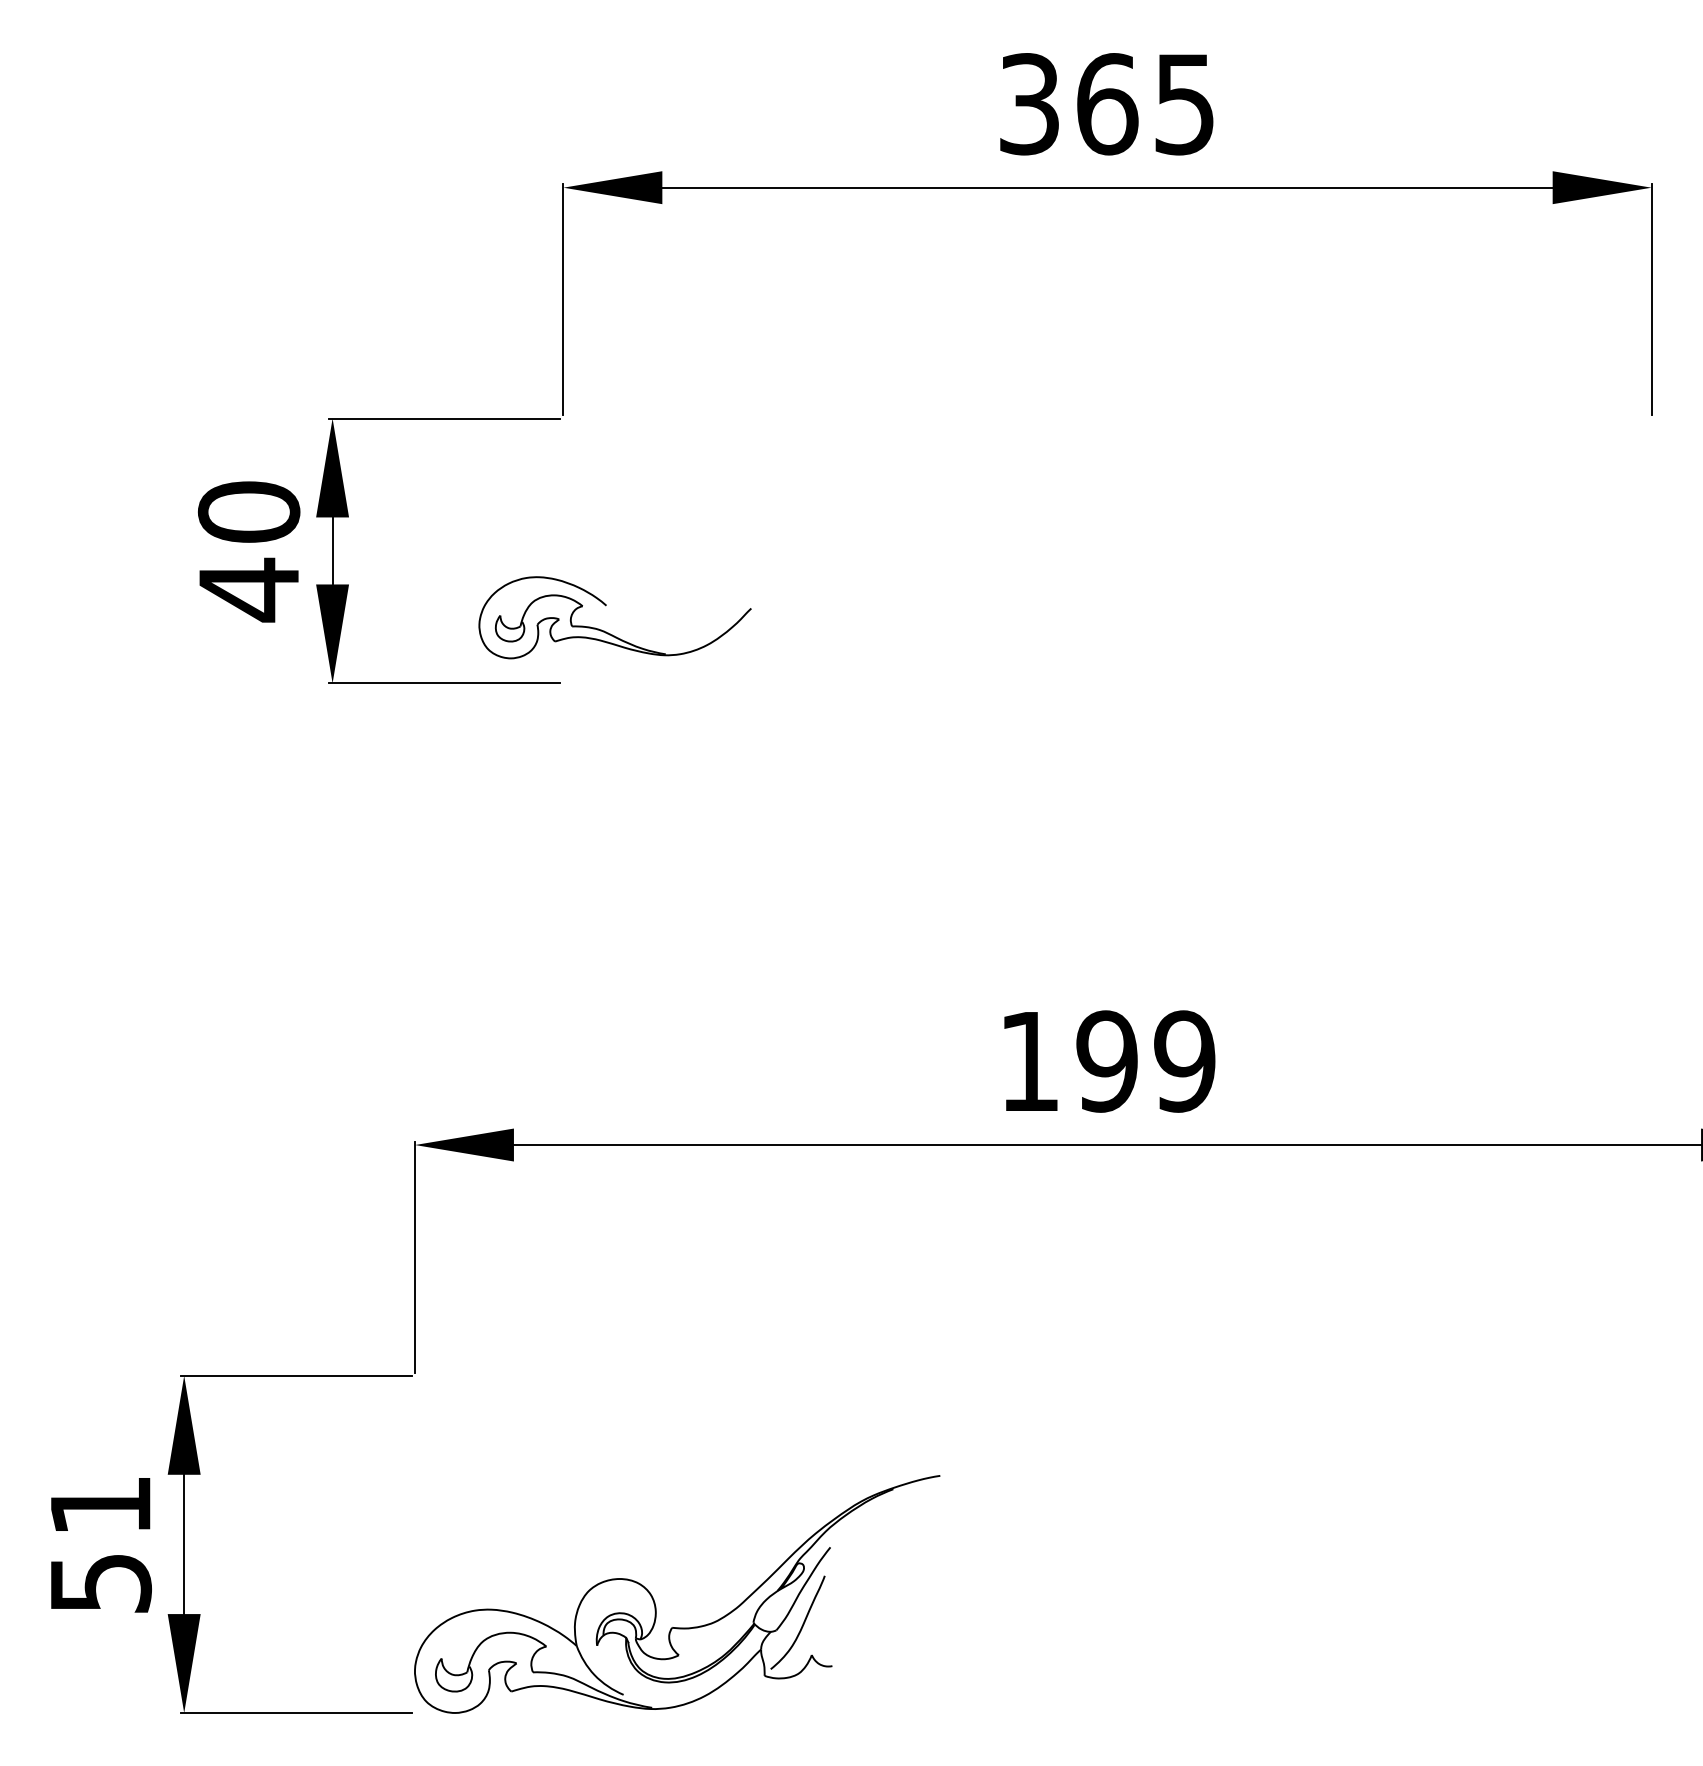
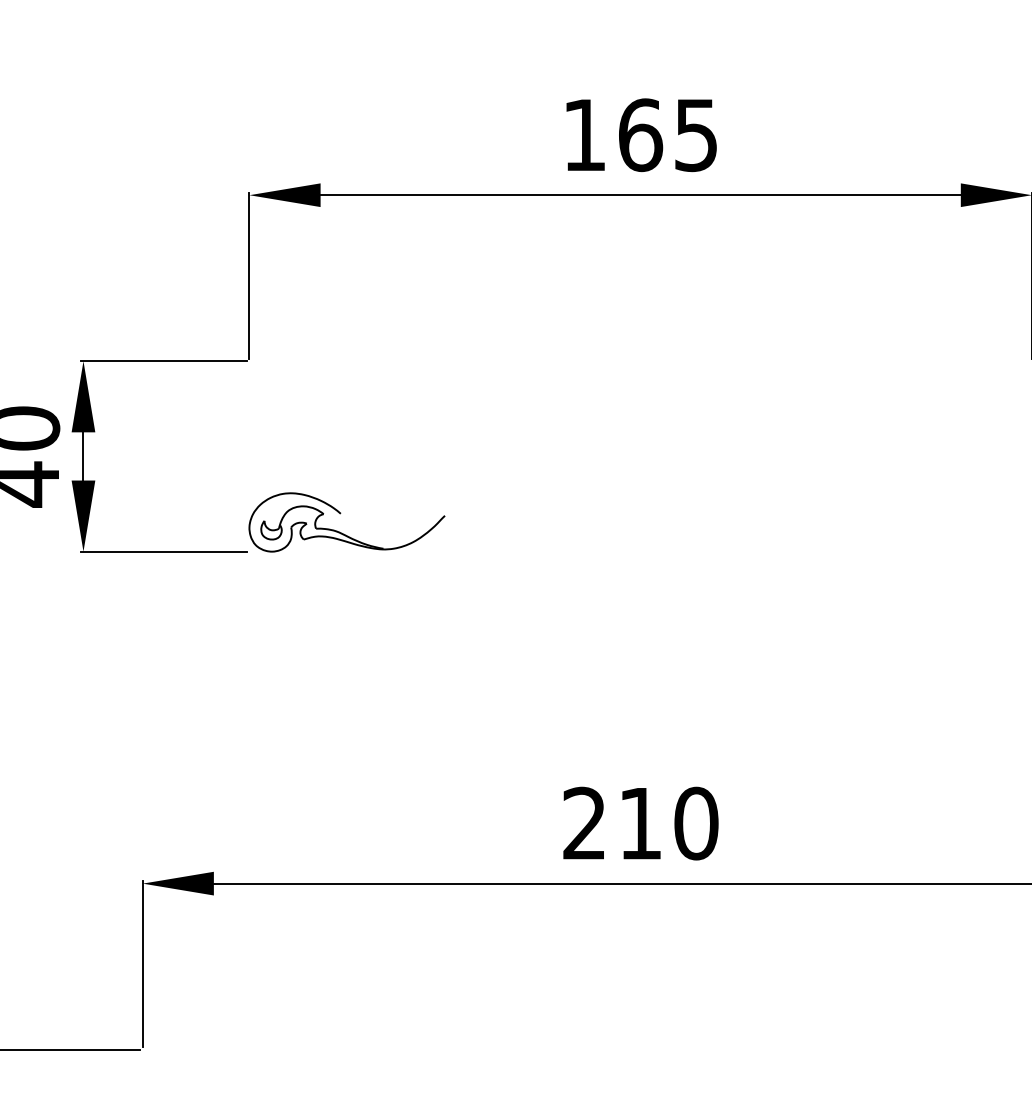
text: (1029, 104) -> (584, 135), 365 -> 165
part: (605, 606) -> (340, 514), moved
text: (1107, 1061) -> (640, 823), 199 -> 210

